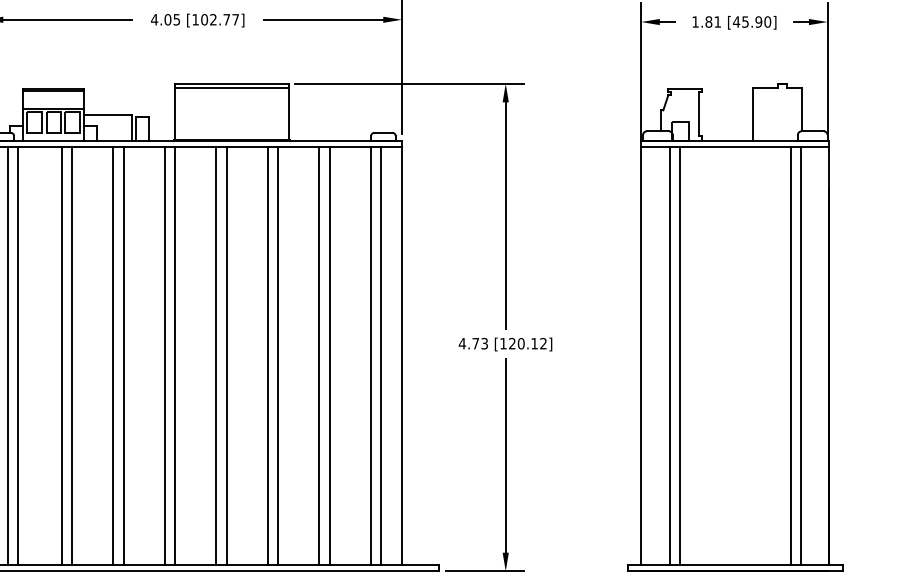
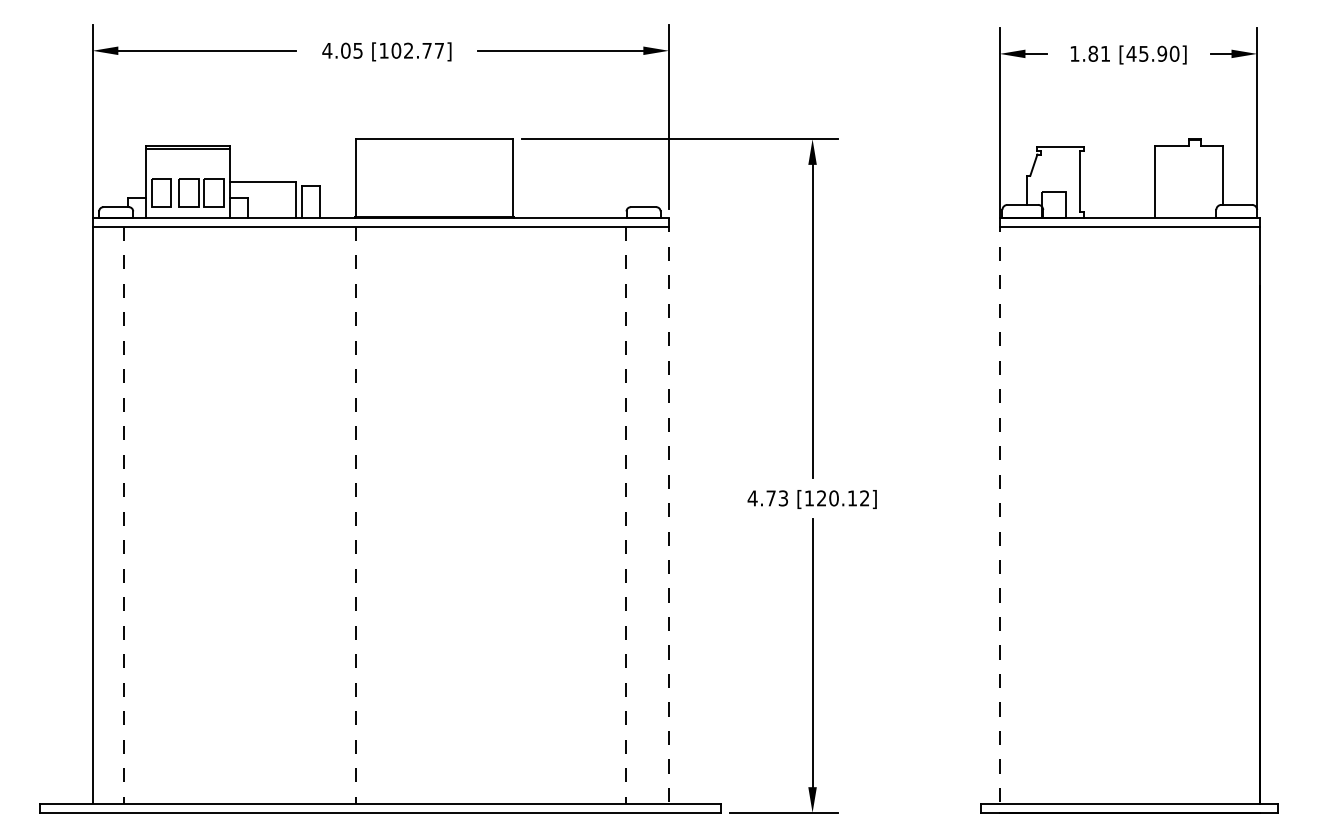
line: (231, 87) -> (433, 144), removed
line: (53, 108) -> (187, 173), removed
line: (401, 353) -> (668, 511), solid -> dashed
line: (641, 353) -> (999, 511), solid -> dashed
line: (7, 356) -> (124, 515), solid -> dashed
line: (17, 356) -> (138, 515), removed
line: (61, 356) -> (198, 515), removed
line: (72, 356) -> (213, 515), removed
line: (113, 356) -> (270, 515), removed
line: (123, 356) -> (284, 515), removed
line: (164, 356) -> (341, 515), removed
line: (174, 356) -> (355, 515), solid -> dashed
line: (216, 356) -> (412, 515), removed
line: (226, 356) -> (426, 515), removed
line: (267, 356) -> (483, 515), removed
line: (278, 356) -> (498, 515), removed
line: (319, 356) -> (555, 515), removed
line: (329, 356) -> (569, 515), removed
line: (371, 356) -> (626, 515), solid -> dashed
line: (381, 356) -> (640, 515), removed
line: (669, 356) -> (1038, 515), removed
line: (680, 356) -> (1053, 515), removed
line: (790, 356) -> (1206, 515), removed
line: (800, 356) -> (1220, 515), removed

